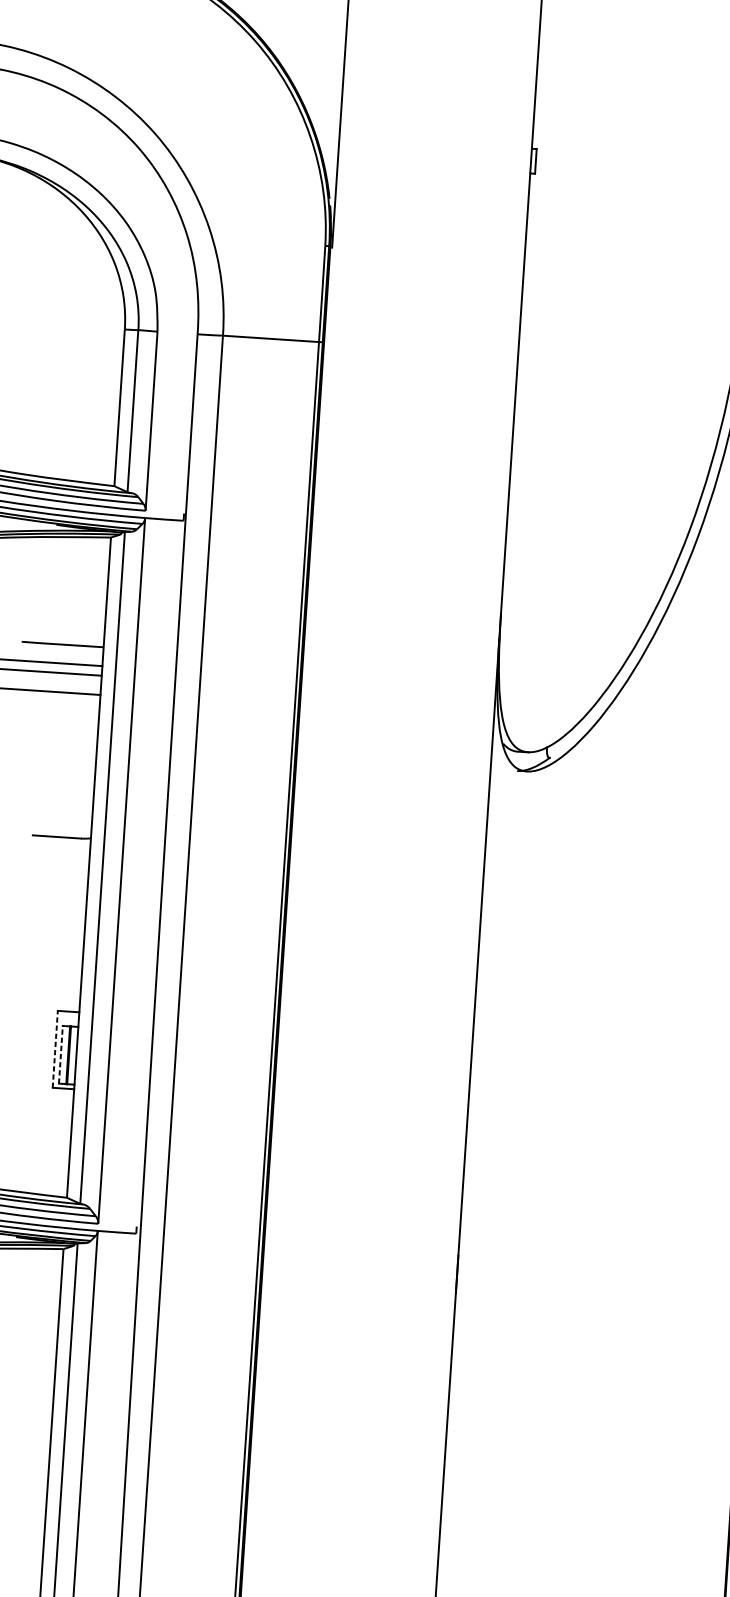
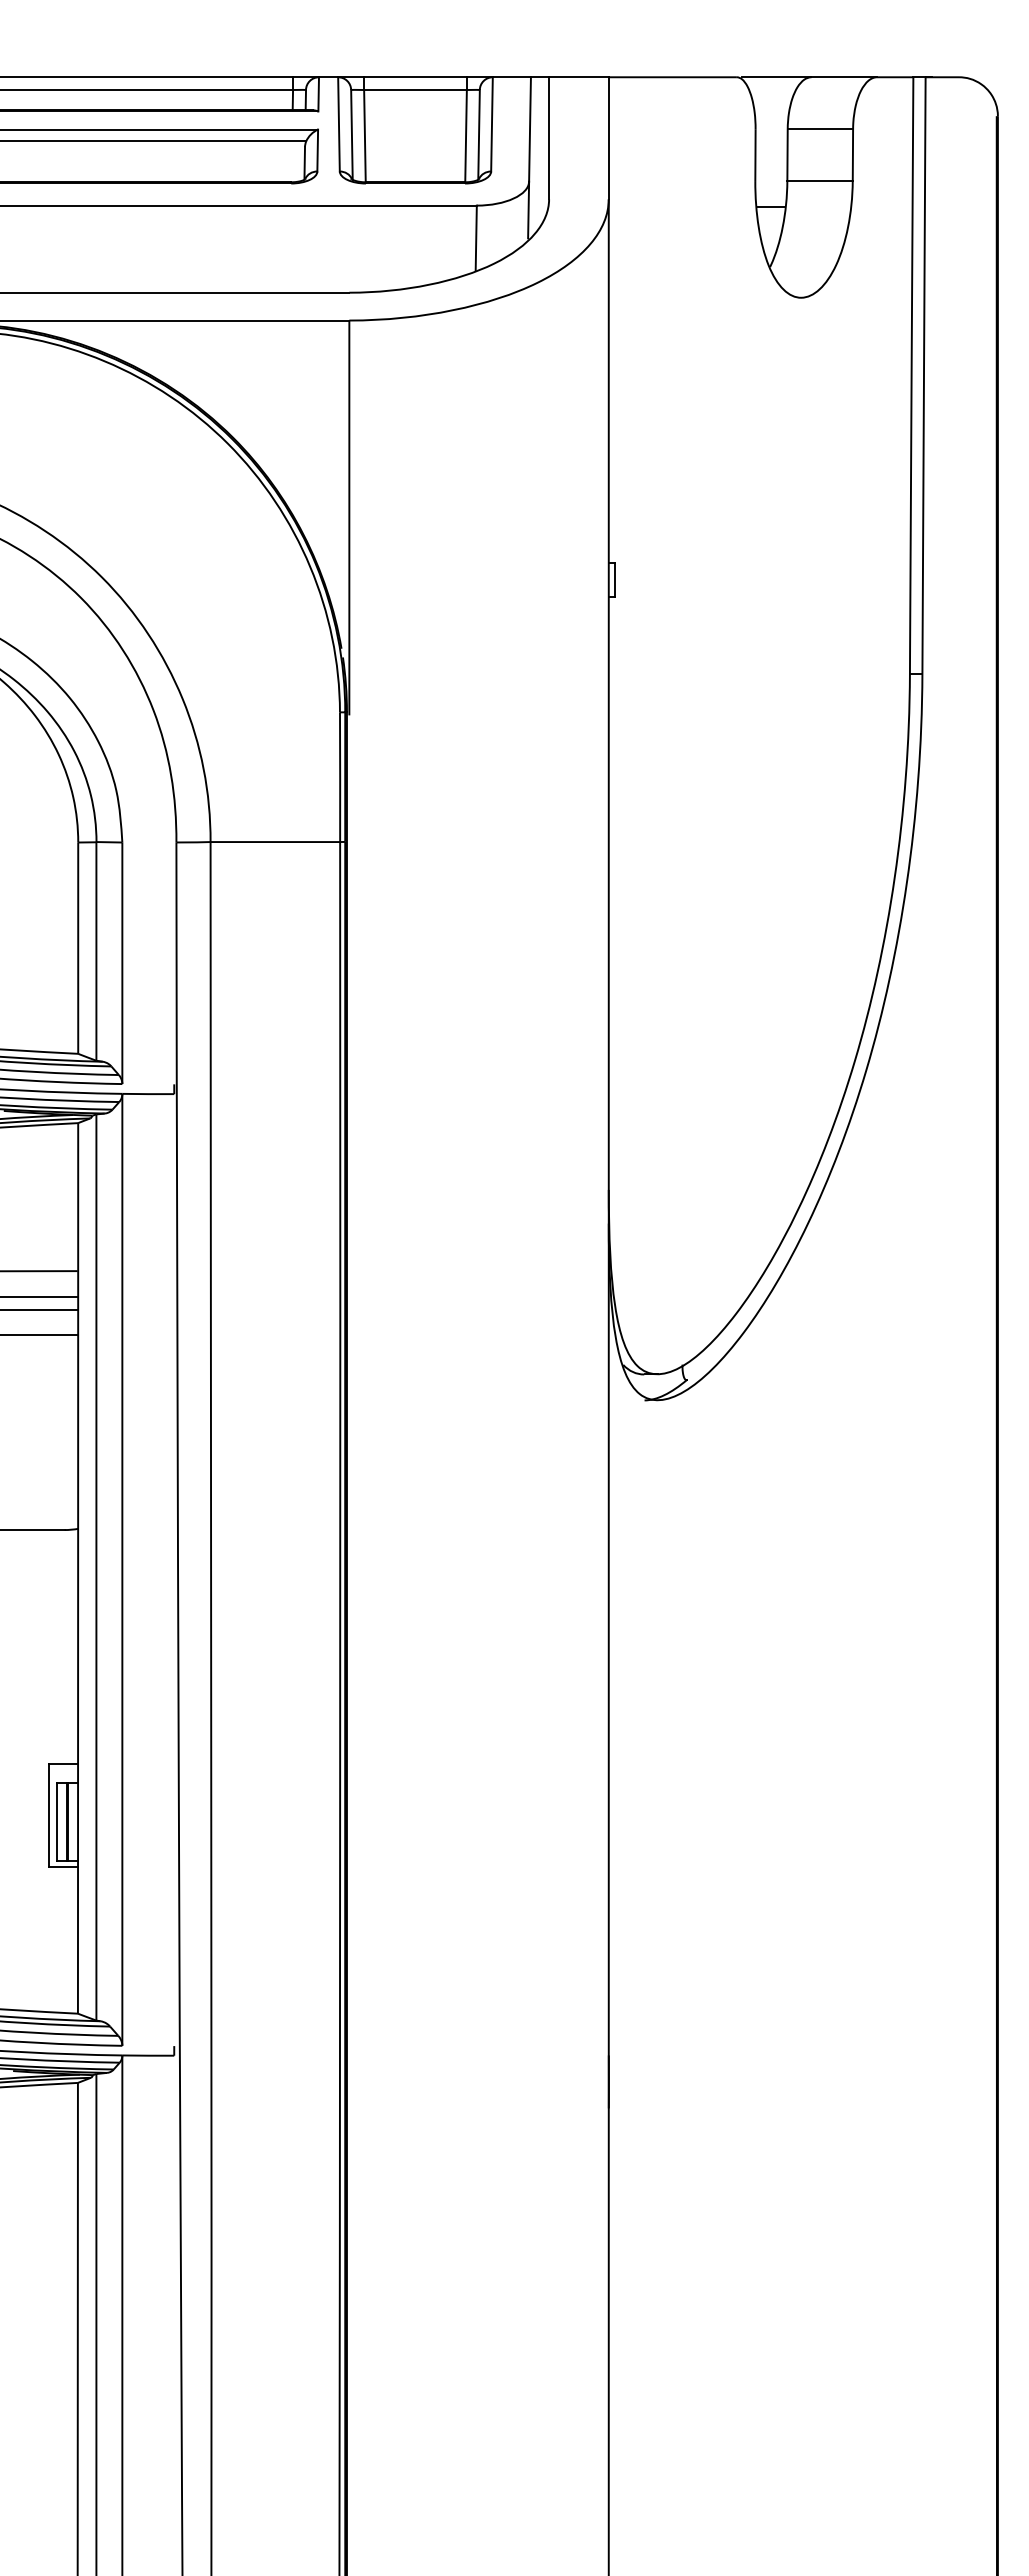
line: (55, 1049) -> (49, 1815), dashed -> solid
line: (61, 1055) -> (57, 1822), dashed -> solid

